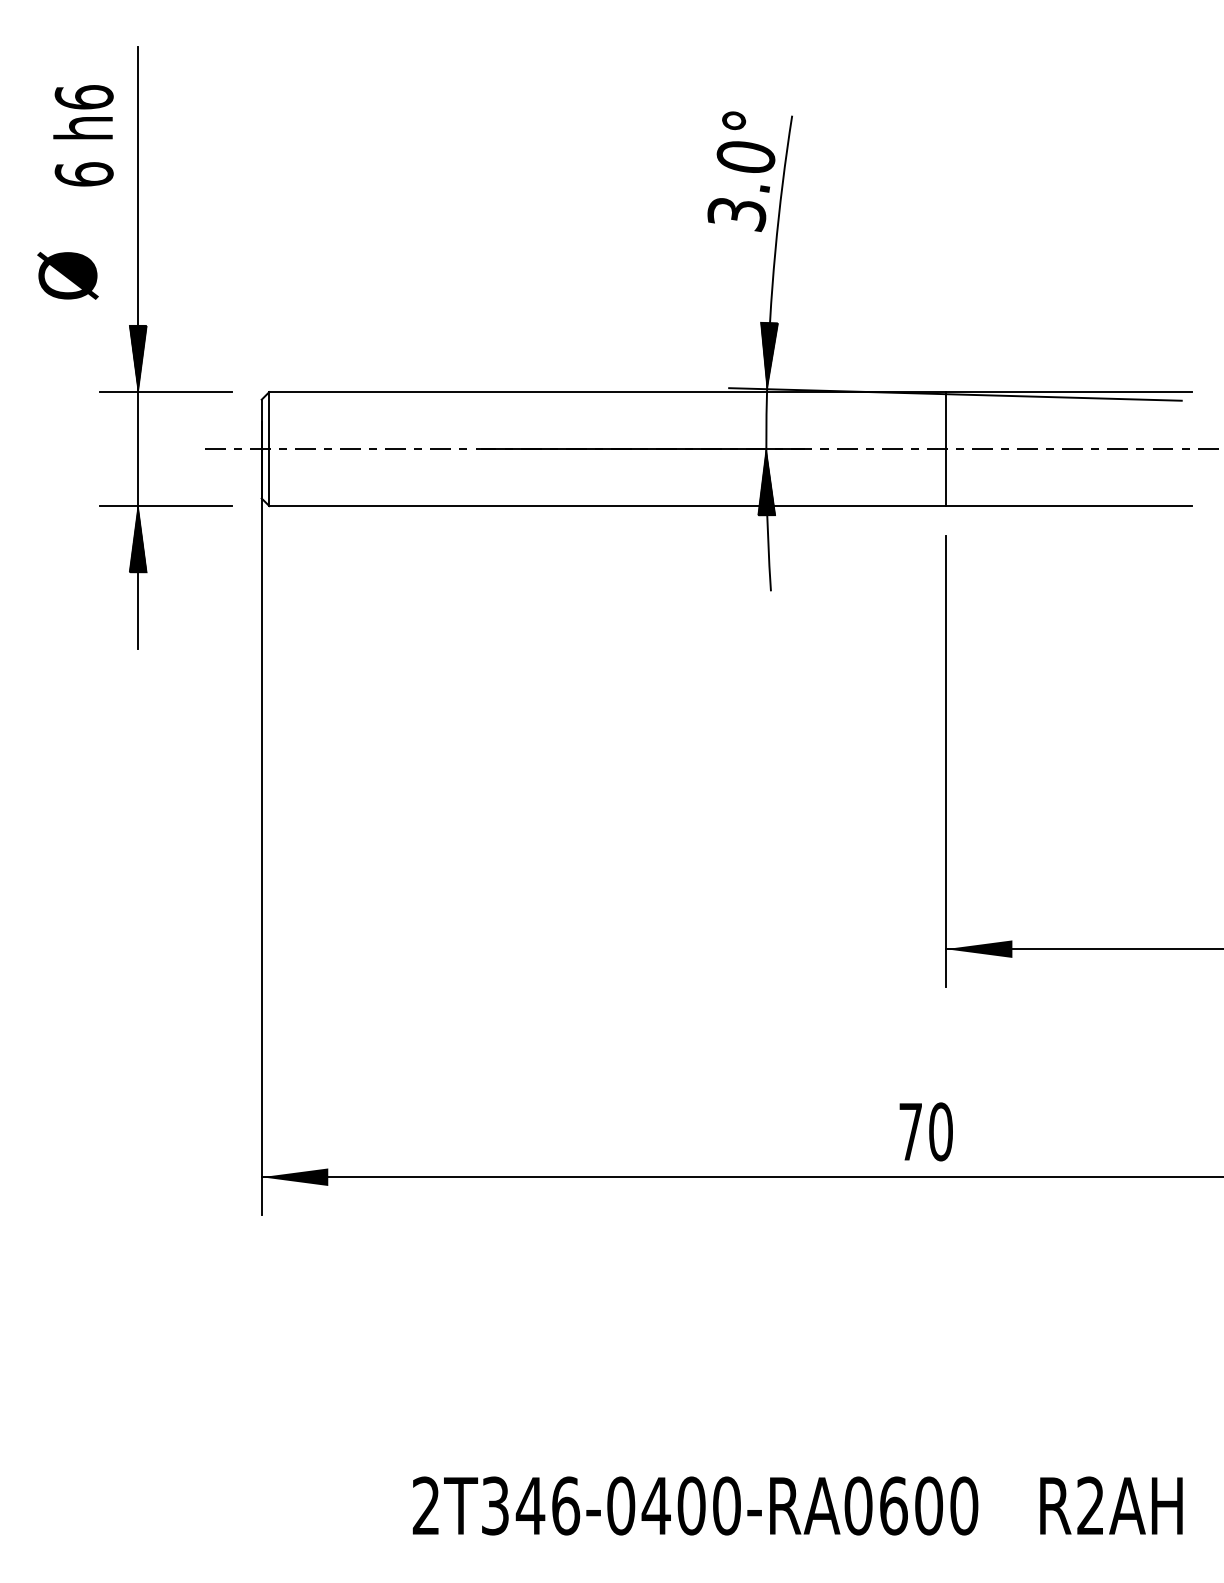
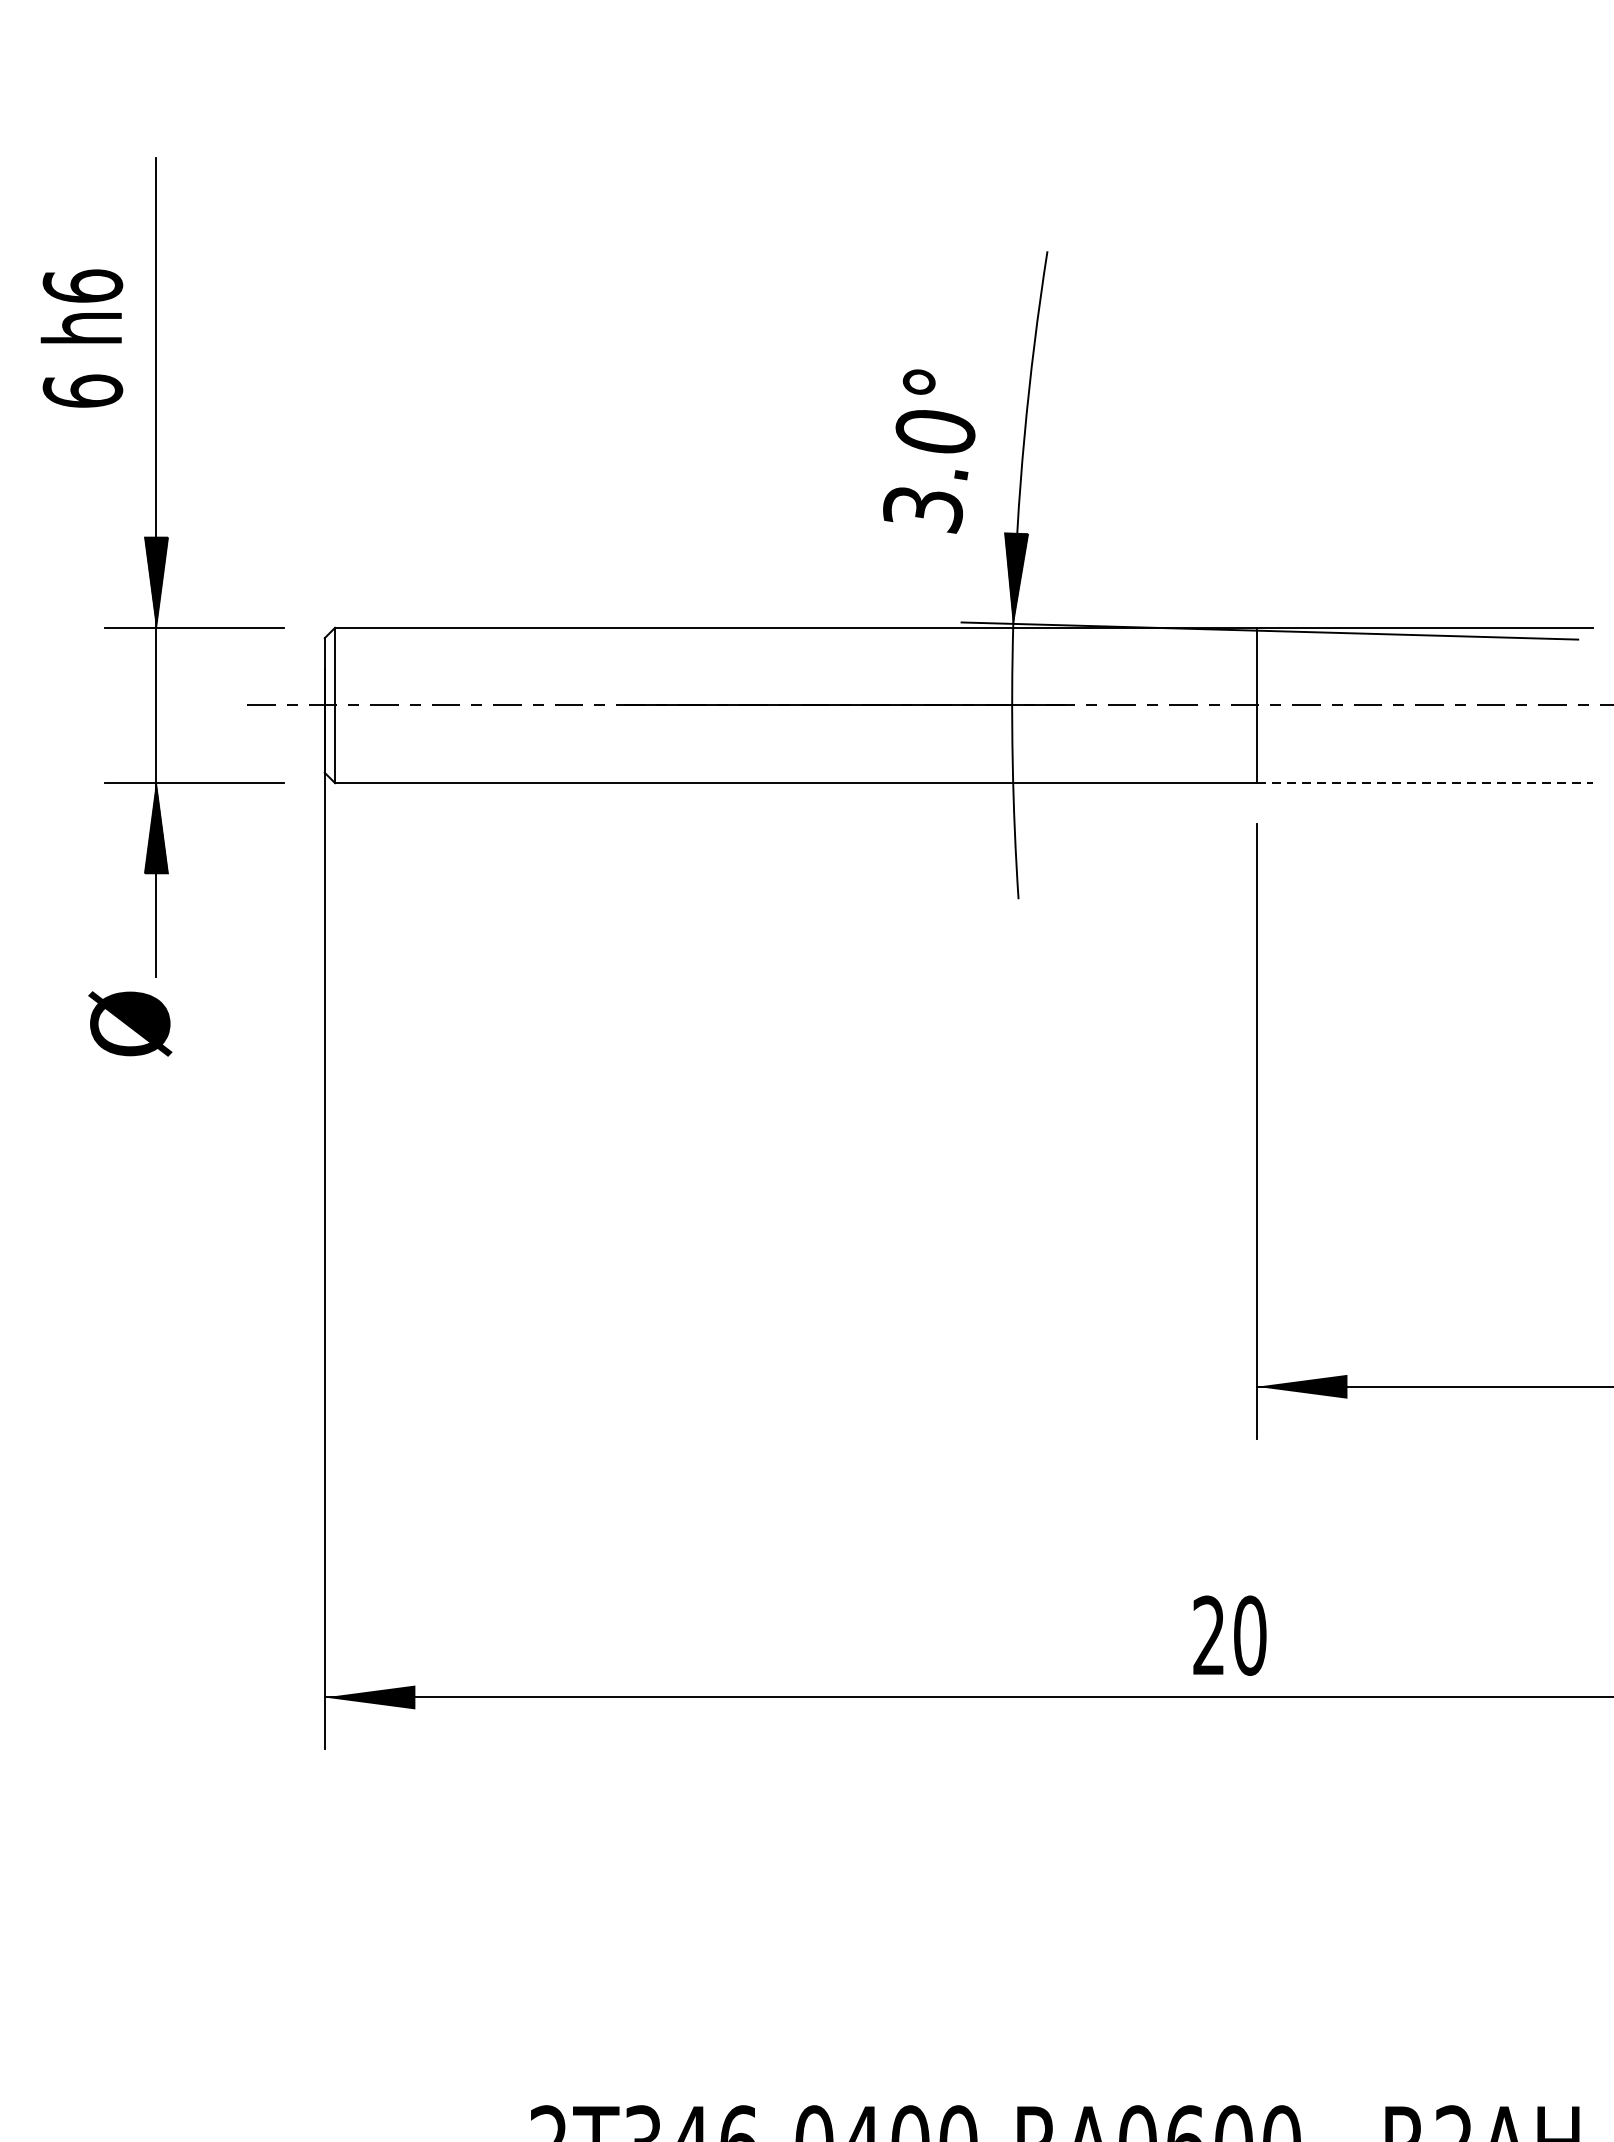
text: (83, 135) -> (81, 338), moved
text: (741, 171) -> (929, 451), moved
text: (67, 275) -> (129, 1023), moved
hatch: (766, 482) -> (1012, 750), removed
line: (1069, 506) -> (1425, 783), solid -> dashed
text: (910, 1131) -> (1208, 1635), 70 -> 20

